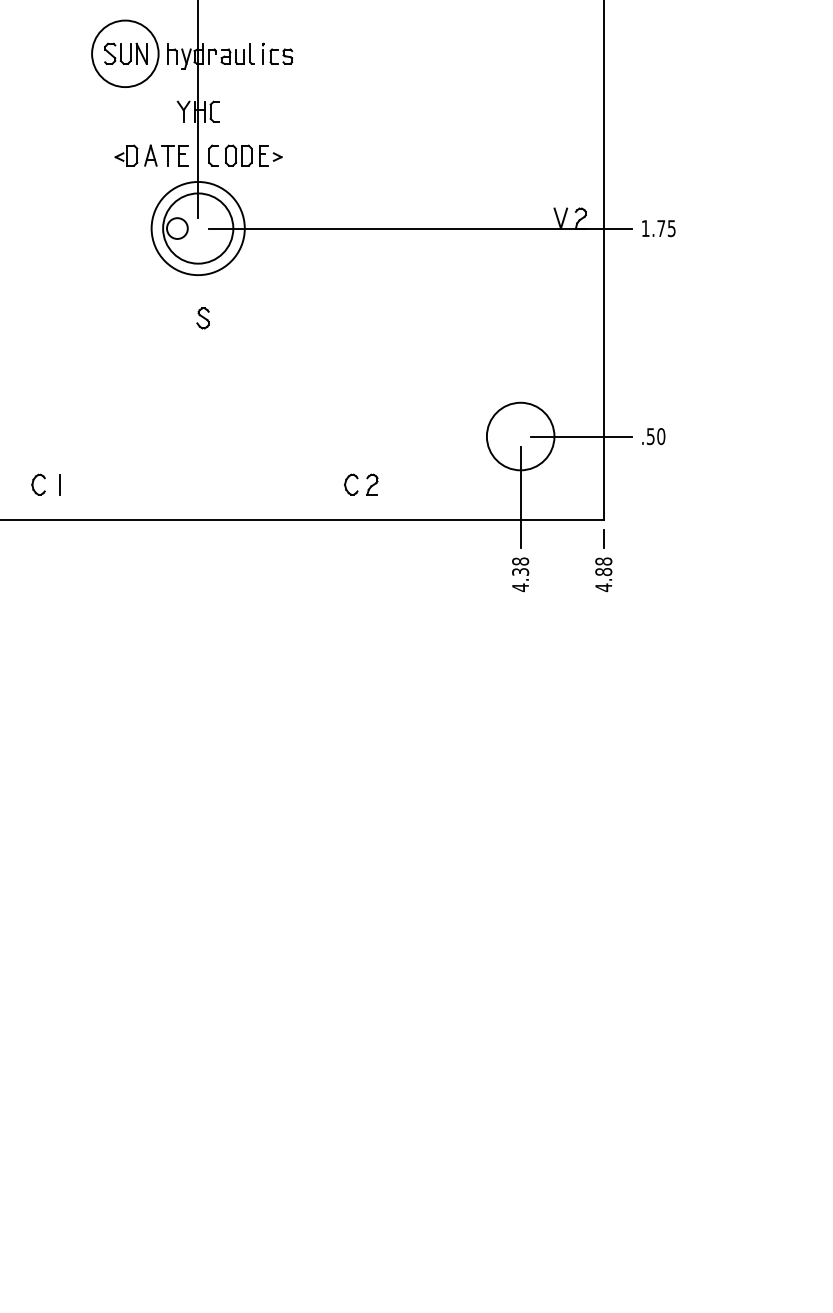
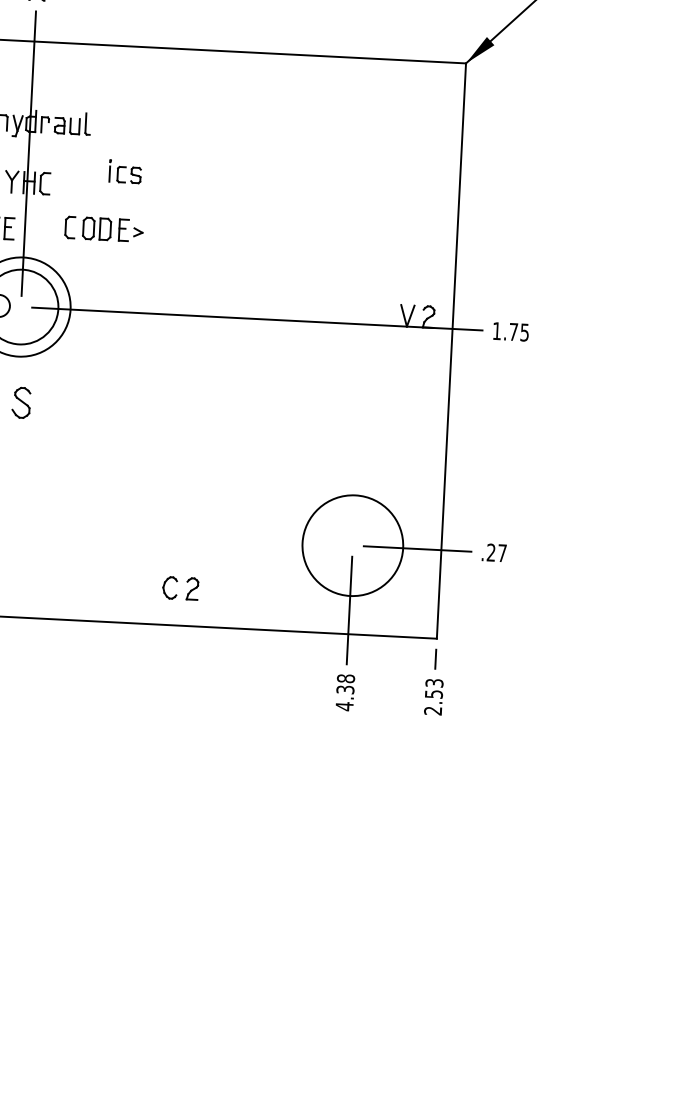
part: (277, 53) -> (125, 171), moved
part: (245, 155) -> (104, 229), moved
part: (202, 318) -> (20, 402), size x1.4
circle: (520, 436) -> (352, 545), size x1.4
text: (656, 436) -> (497, 552), .50 -> .27
text: (603, 574) -> (433, 696), 4.88 -> 2.53

